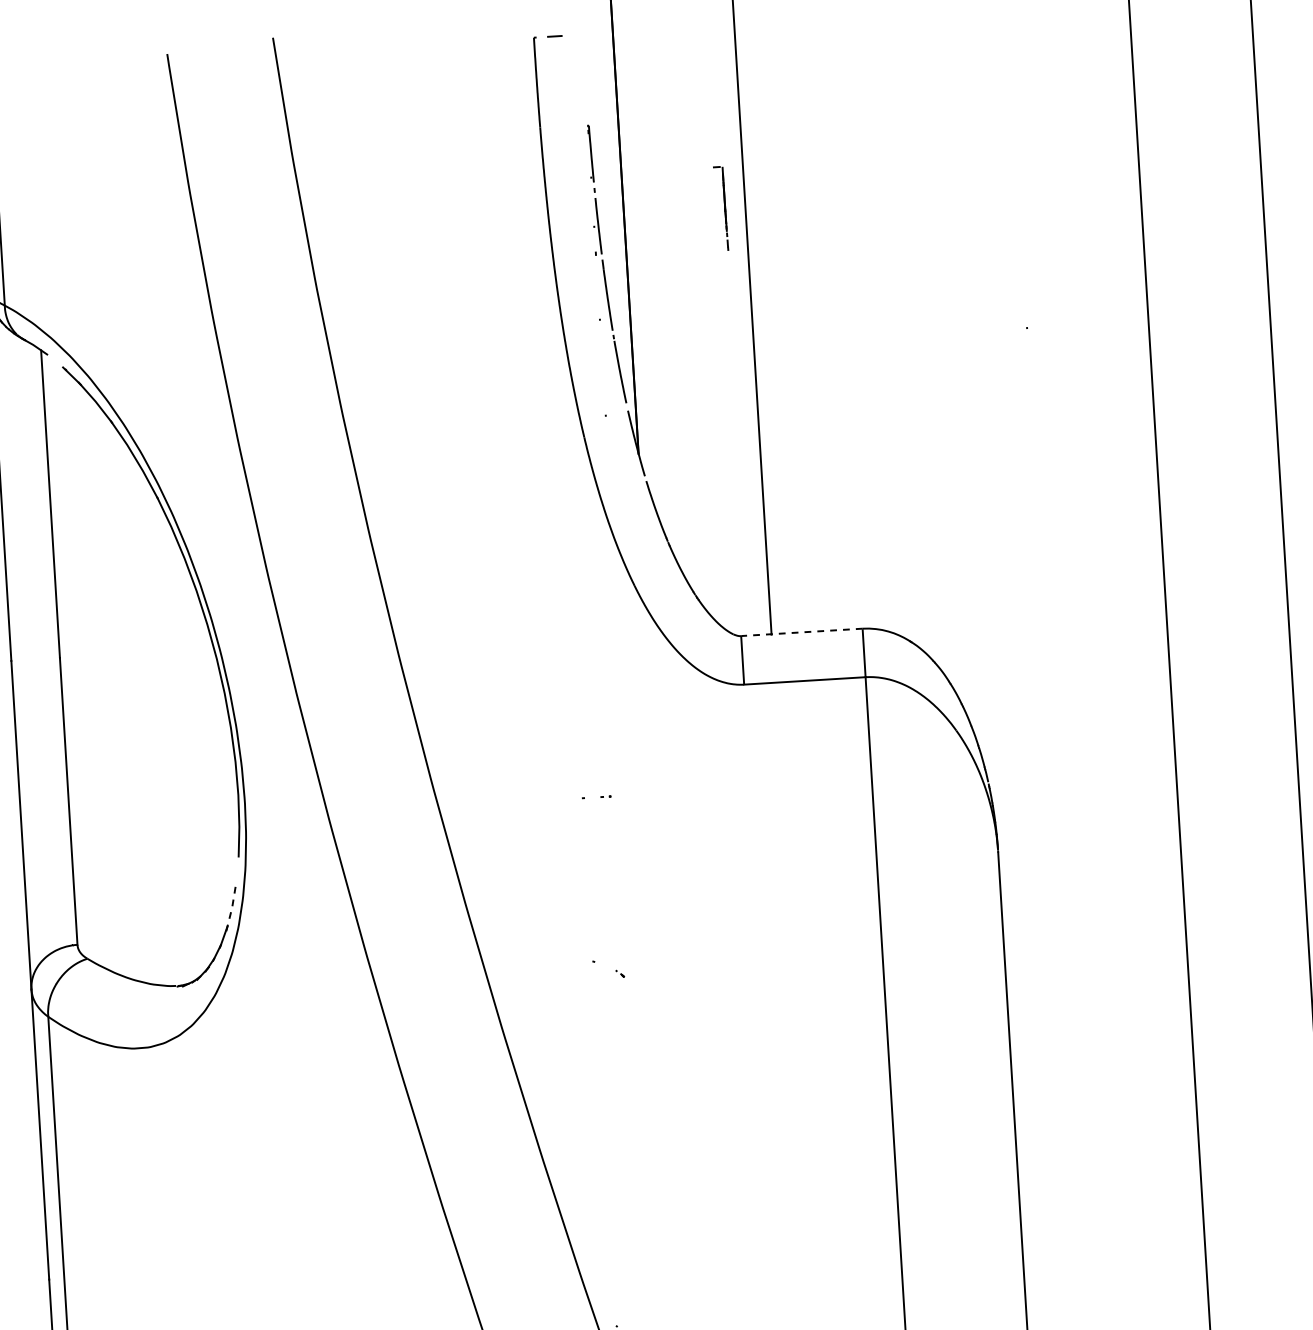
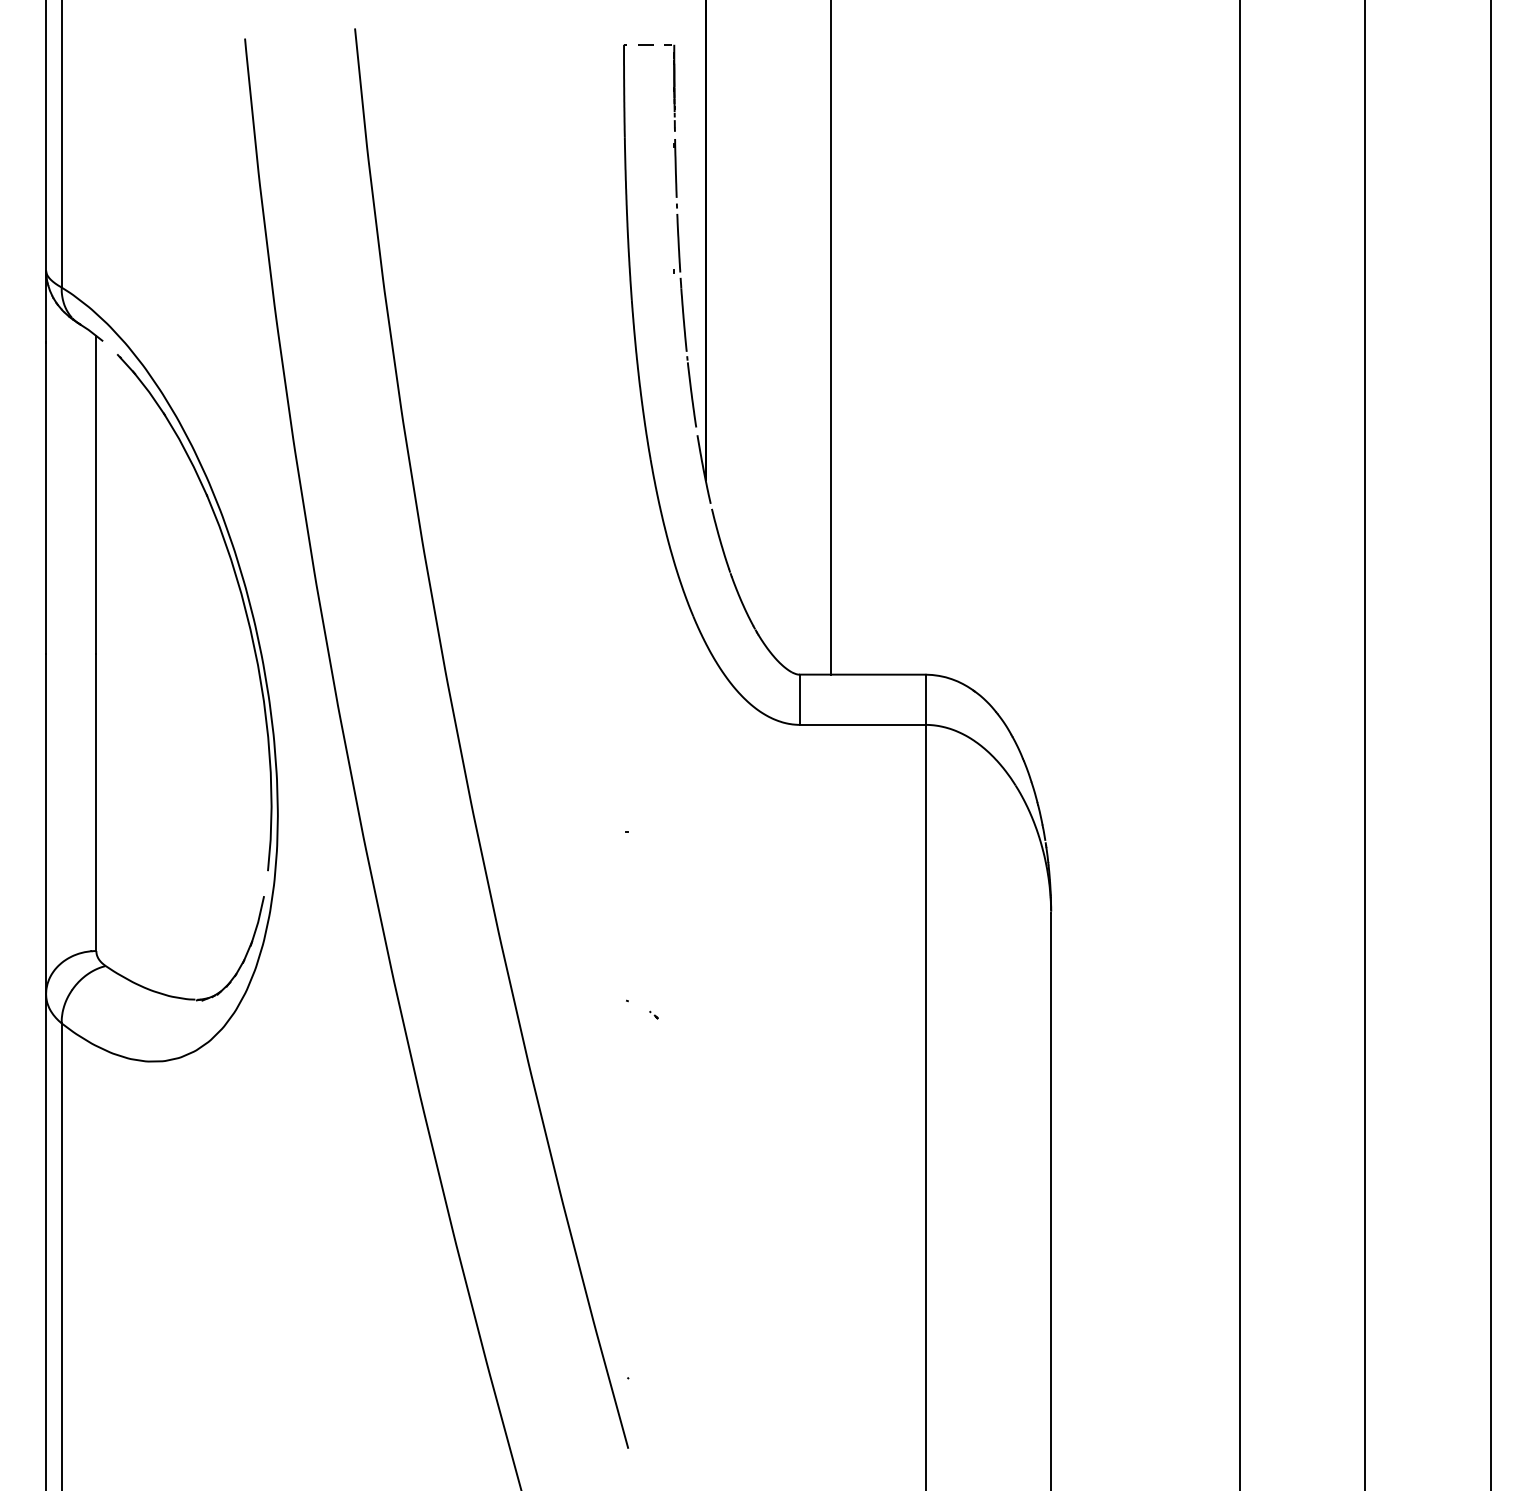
part: (720, 208) -> (669, 87), moved
line: (801, 632) -> (862, 674), dashed -> solid
line: (232, 907) -> (258, 922), dashed -> solid

